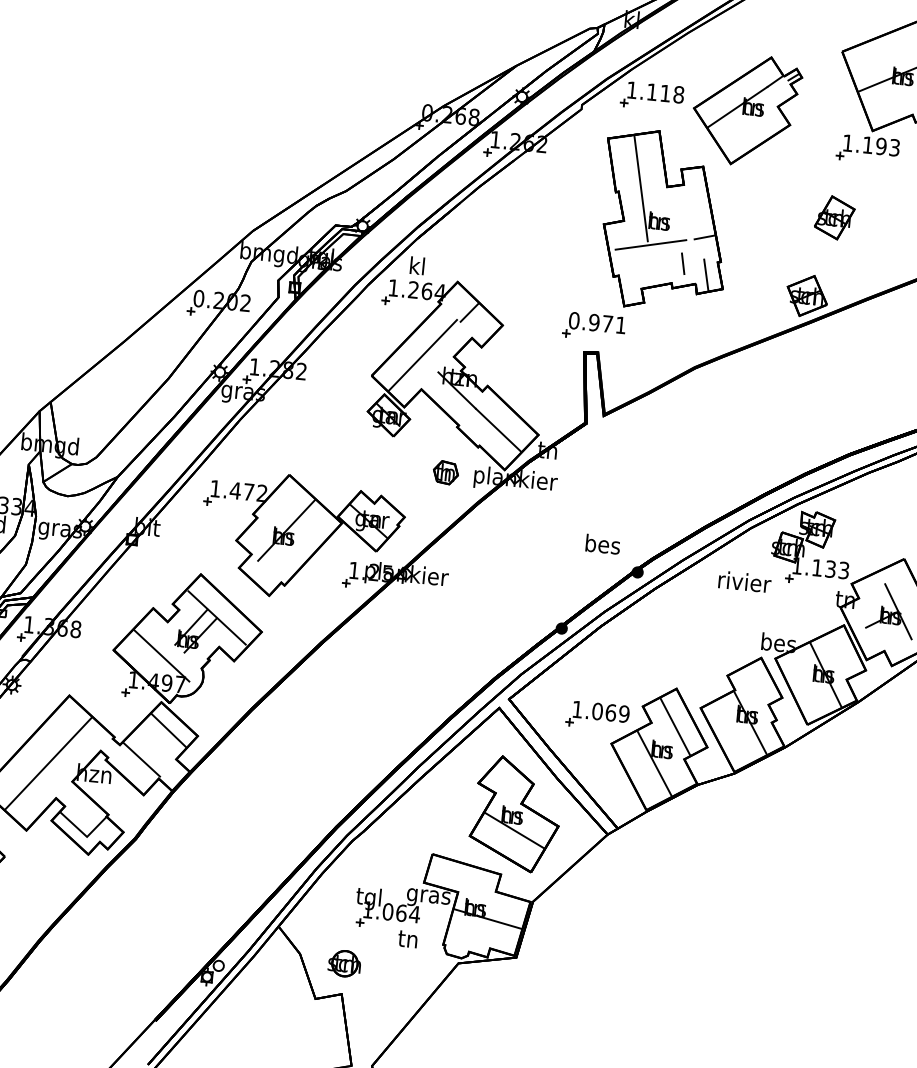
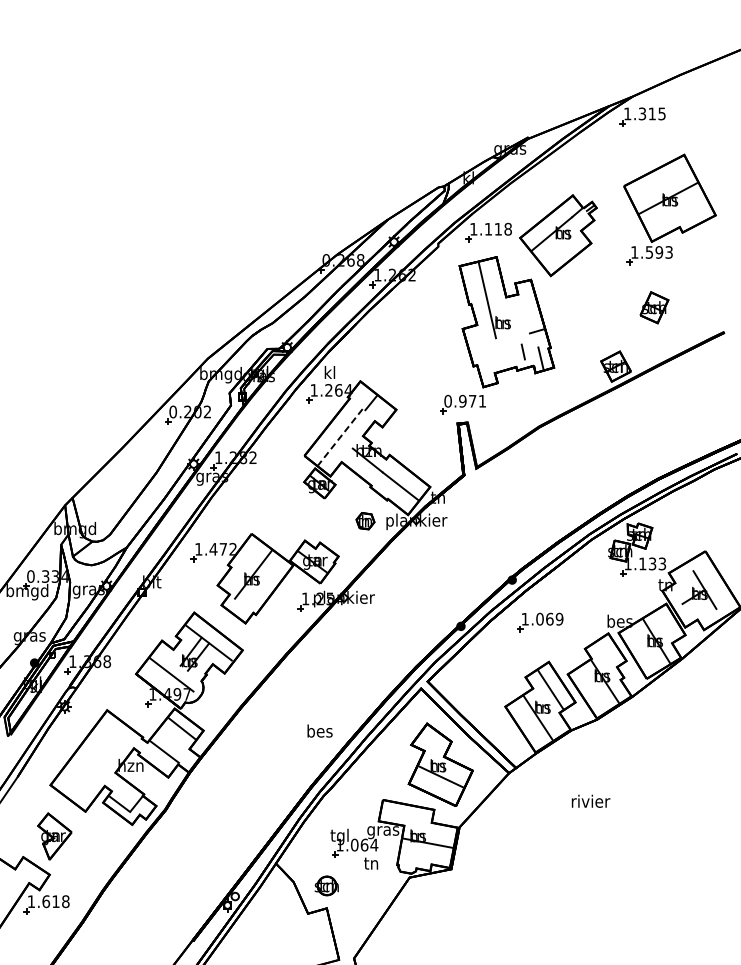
text: (866, 145) -> (648, 252), 1.193 -> 1.593
part: (834, 217) -> (654, 307), moved
line: (650, 244) -> (498, 340), removed
line: (421, 355) -> (339, 437), solid -> dashed
text: (602, 543) -> (319, 730), moved
text: (744, 580) -> (590, 800), moved
part: (597, 716) -> (540, 622), moved
line: (48, 763) -> (96, 761), removed

